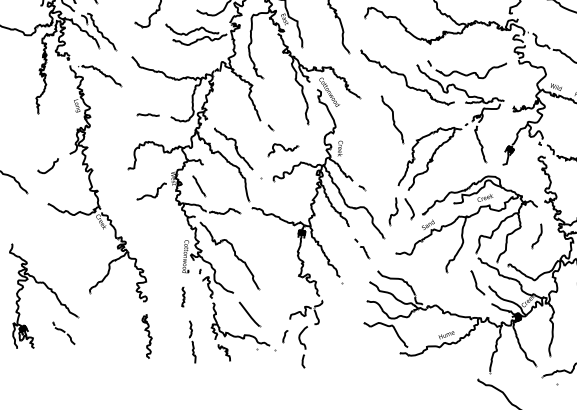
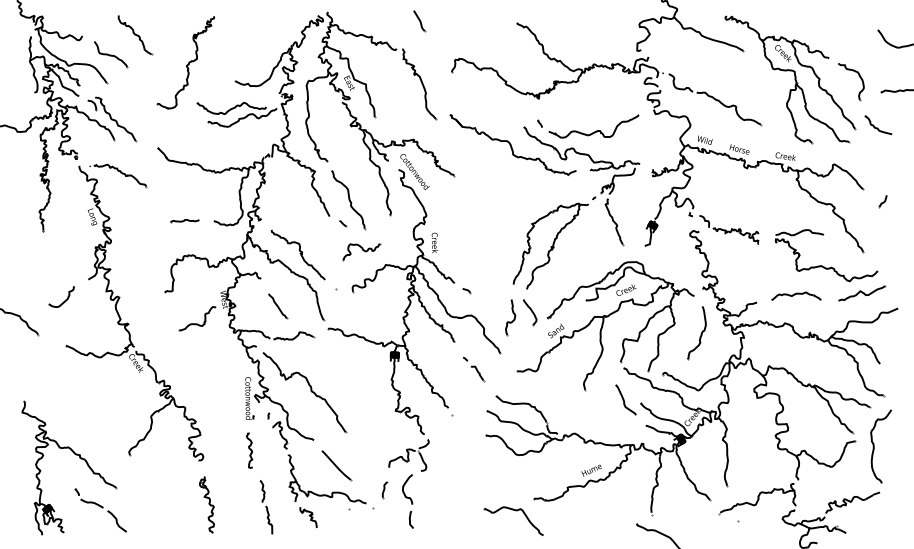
part: (392, 120) -> (348, 200), moved
part: (199, 186) -> (278, 306), moved
part: (536, 236) -> (696, 333), size x1.67
part: (183, 296) -> (249, 450), size x1.43
part: (387, 327) -> (515, 511), moved
part: (63, 333) -> (100, 510), size x1.67

